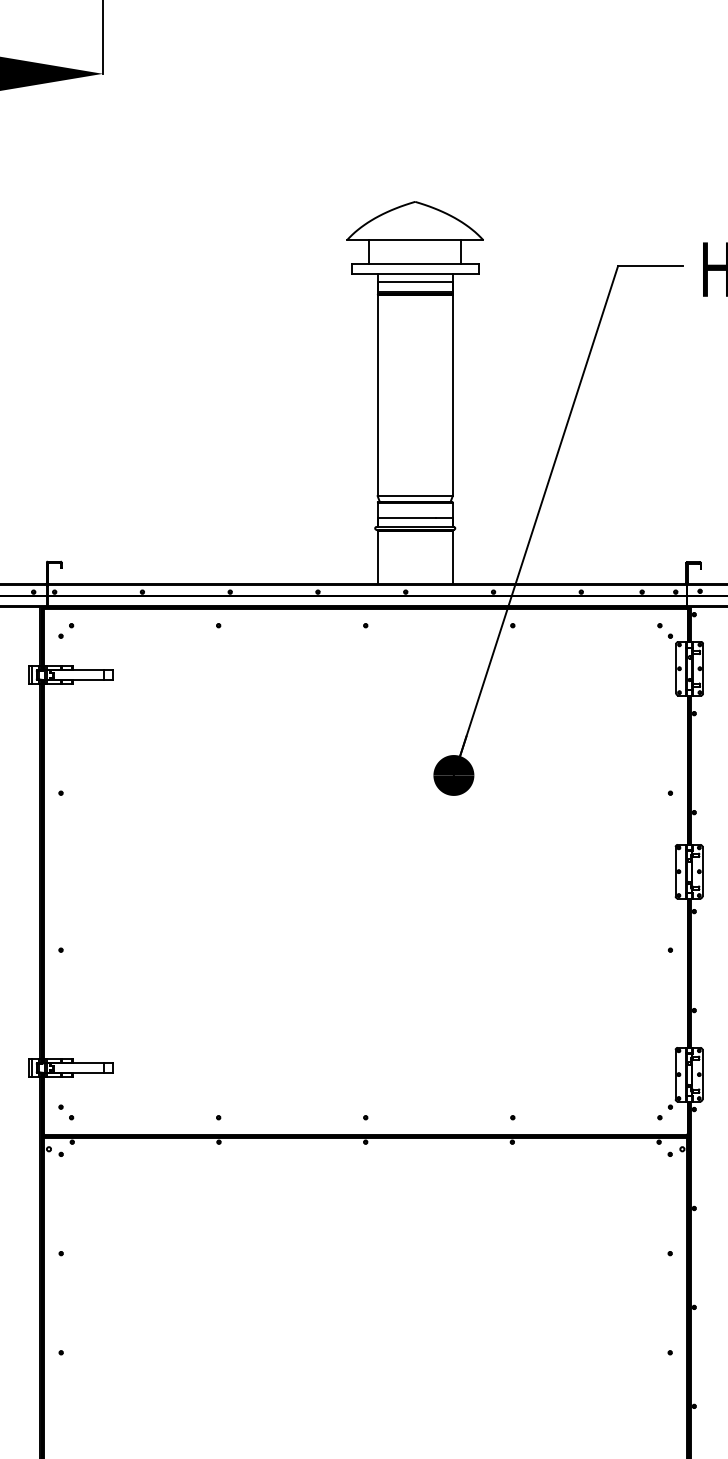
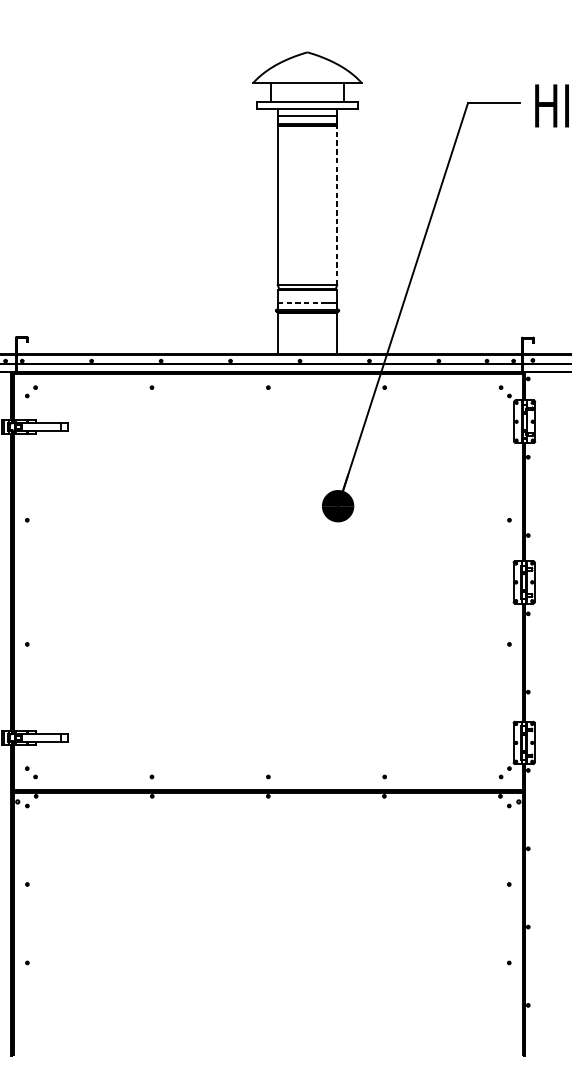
line: (452, 395) -> (336, 205), solid -> dashed
line: (407, 518) -> (301, 302), solid -> dashed

